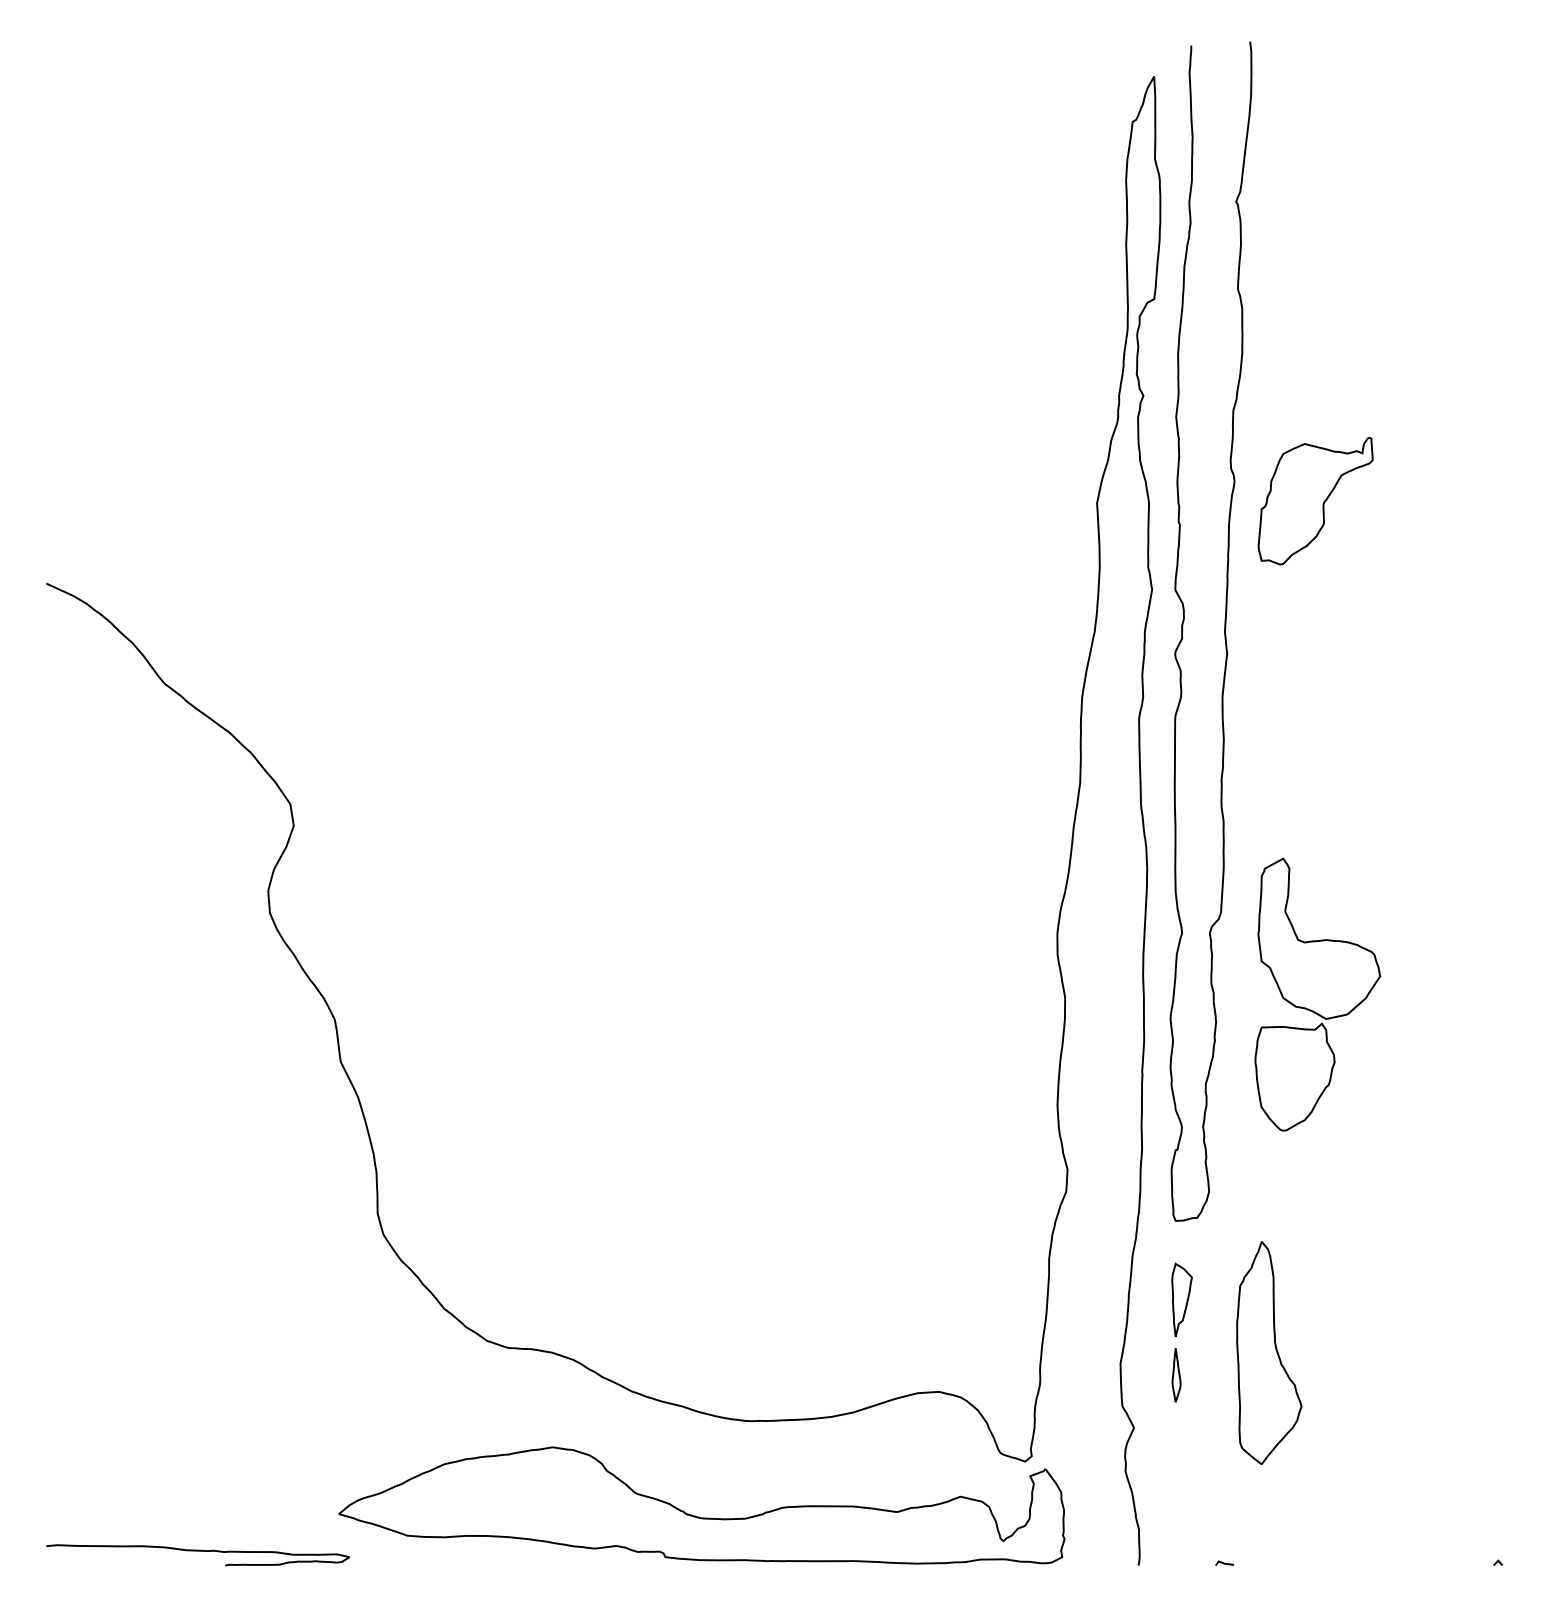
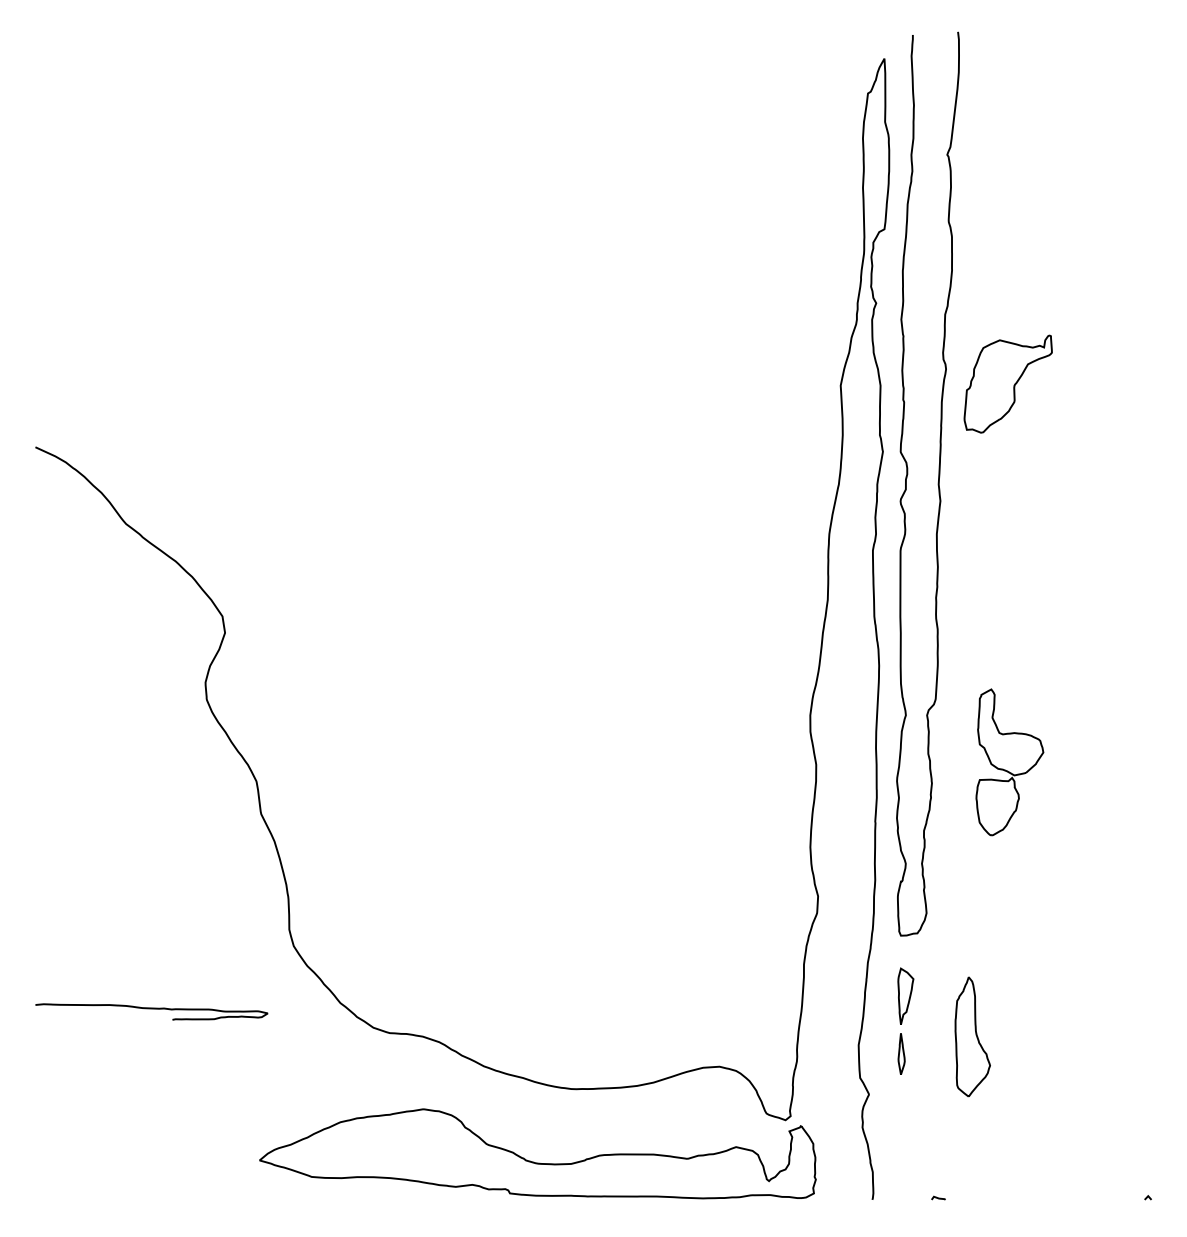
part: (1317, 994) -> (1009, 762), size x0.7
part: (1269, 1352) -> (972, 1036), size x0.7
curve: (197, 1552) -> (151, 1009), moved

